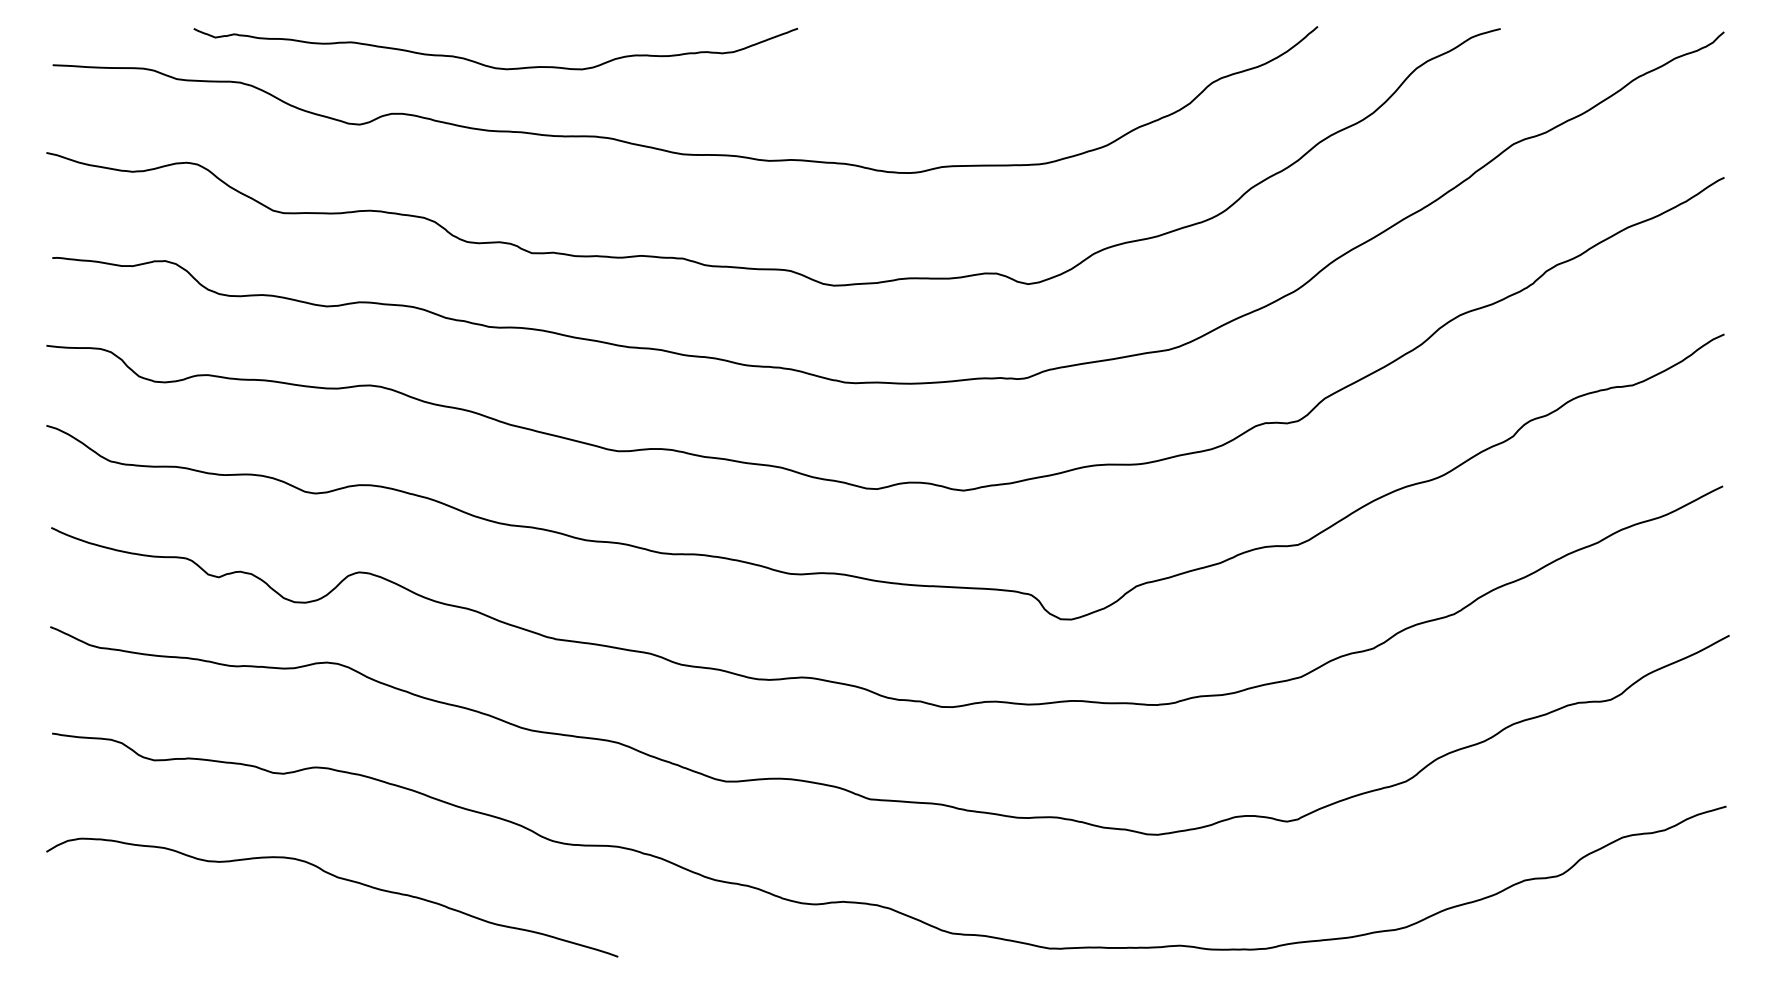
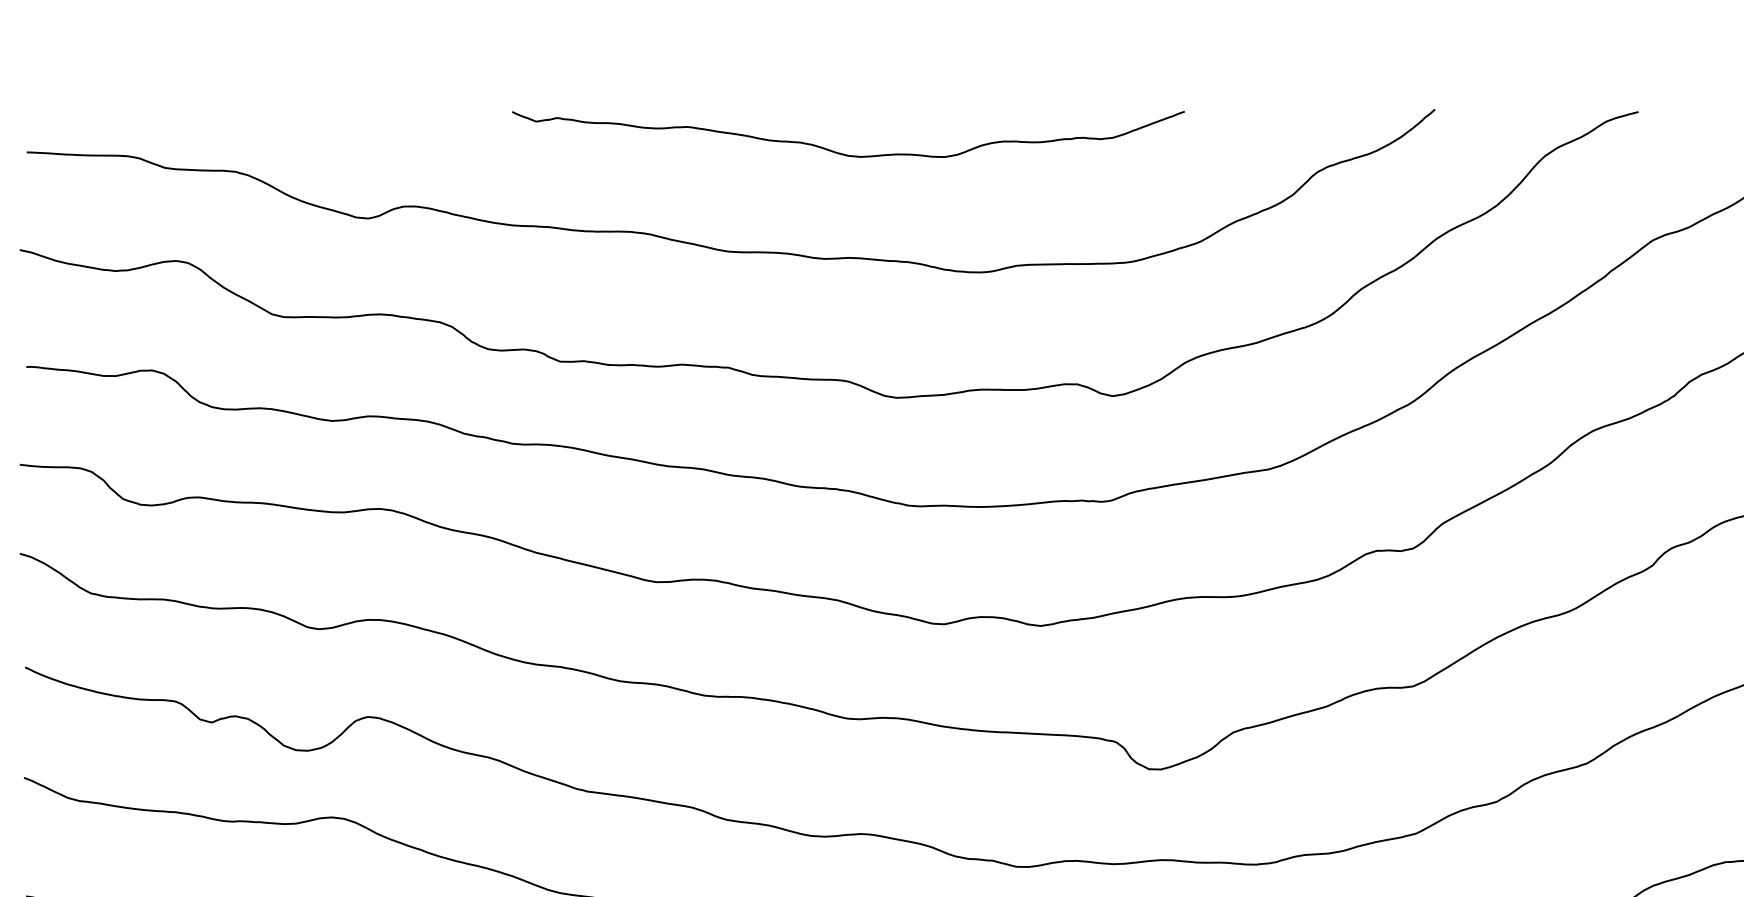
curve: (489, 65) -> (841, 152), moved

